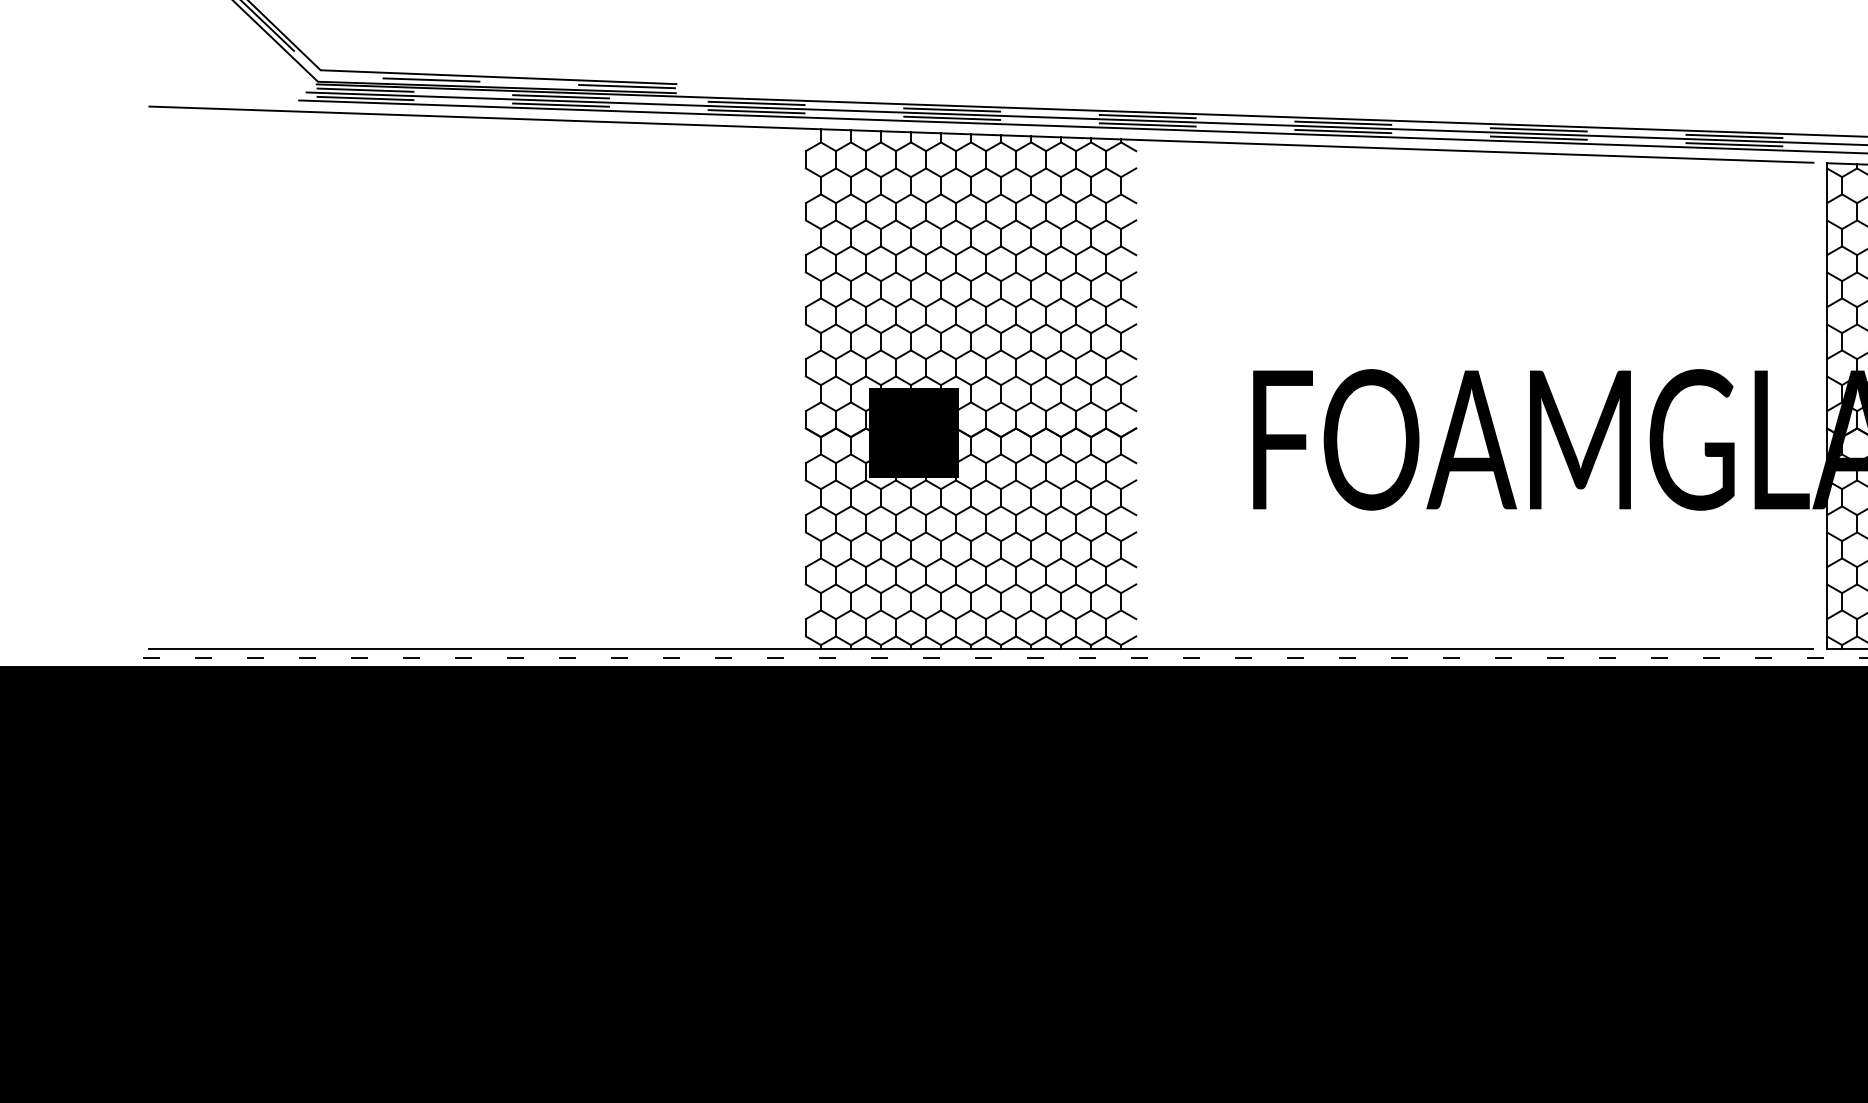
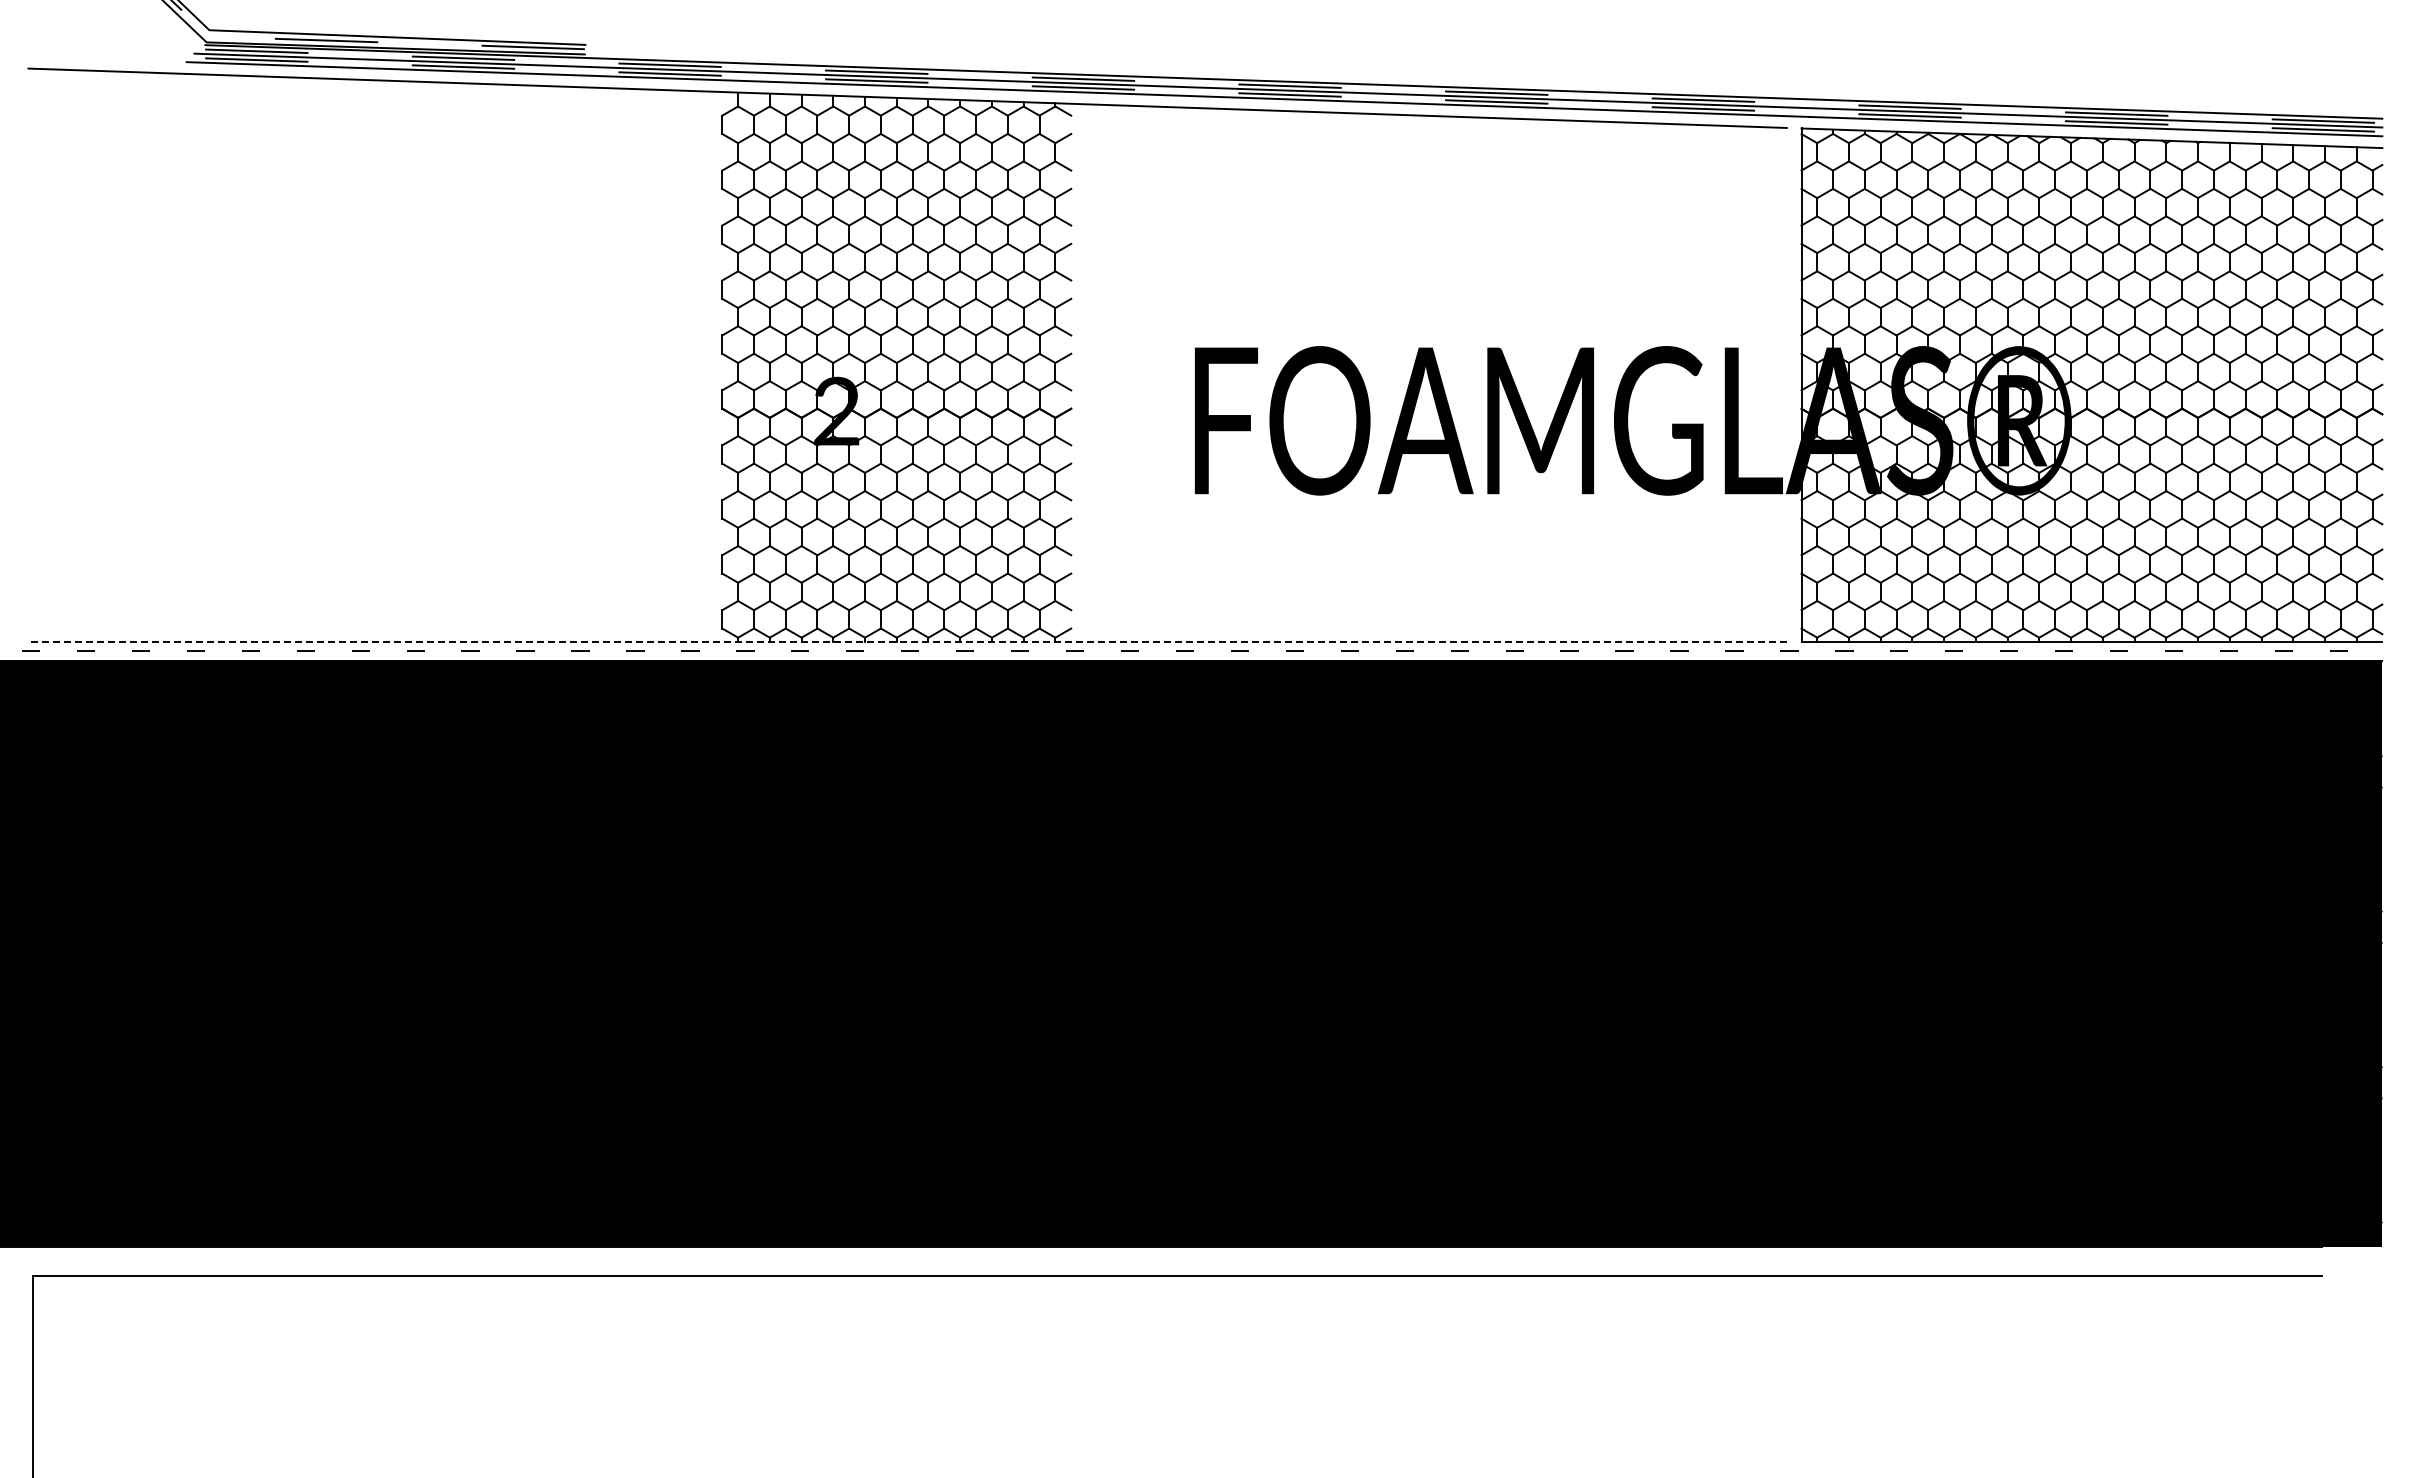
fill: (913, 432) -> (835, 413), removed
line: (981, 649) -> (907, 642), solid -> dashed

